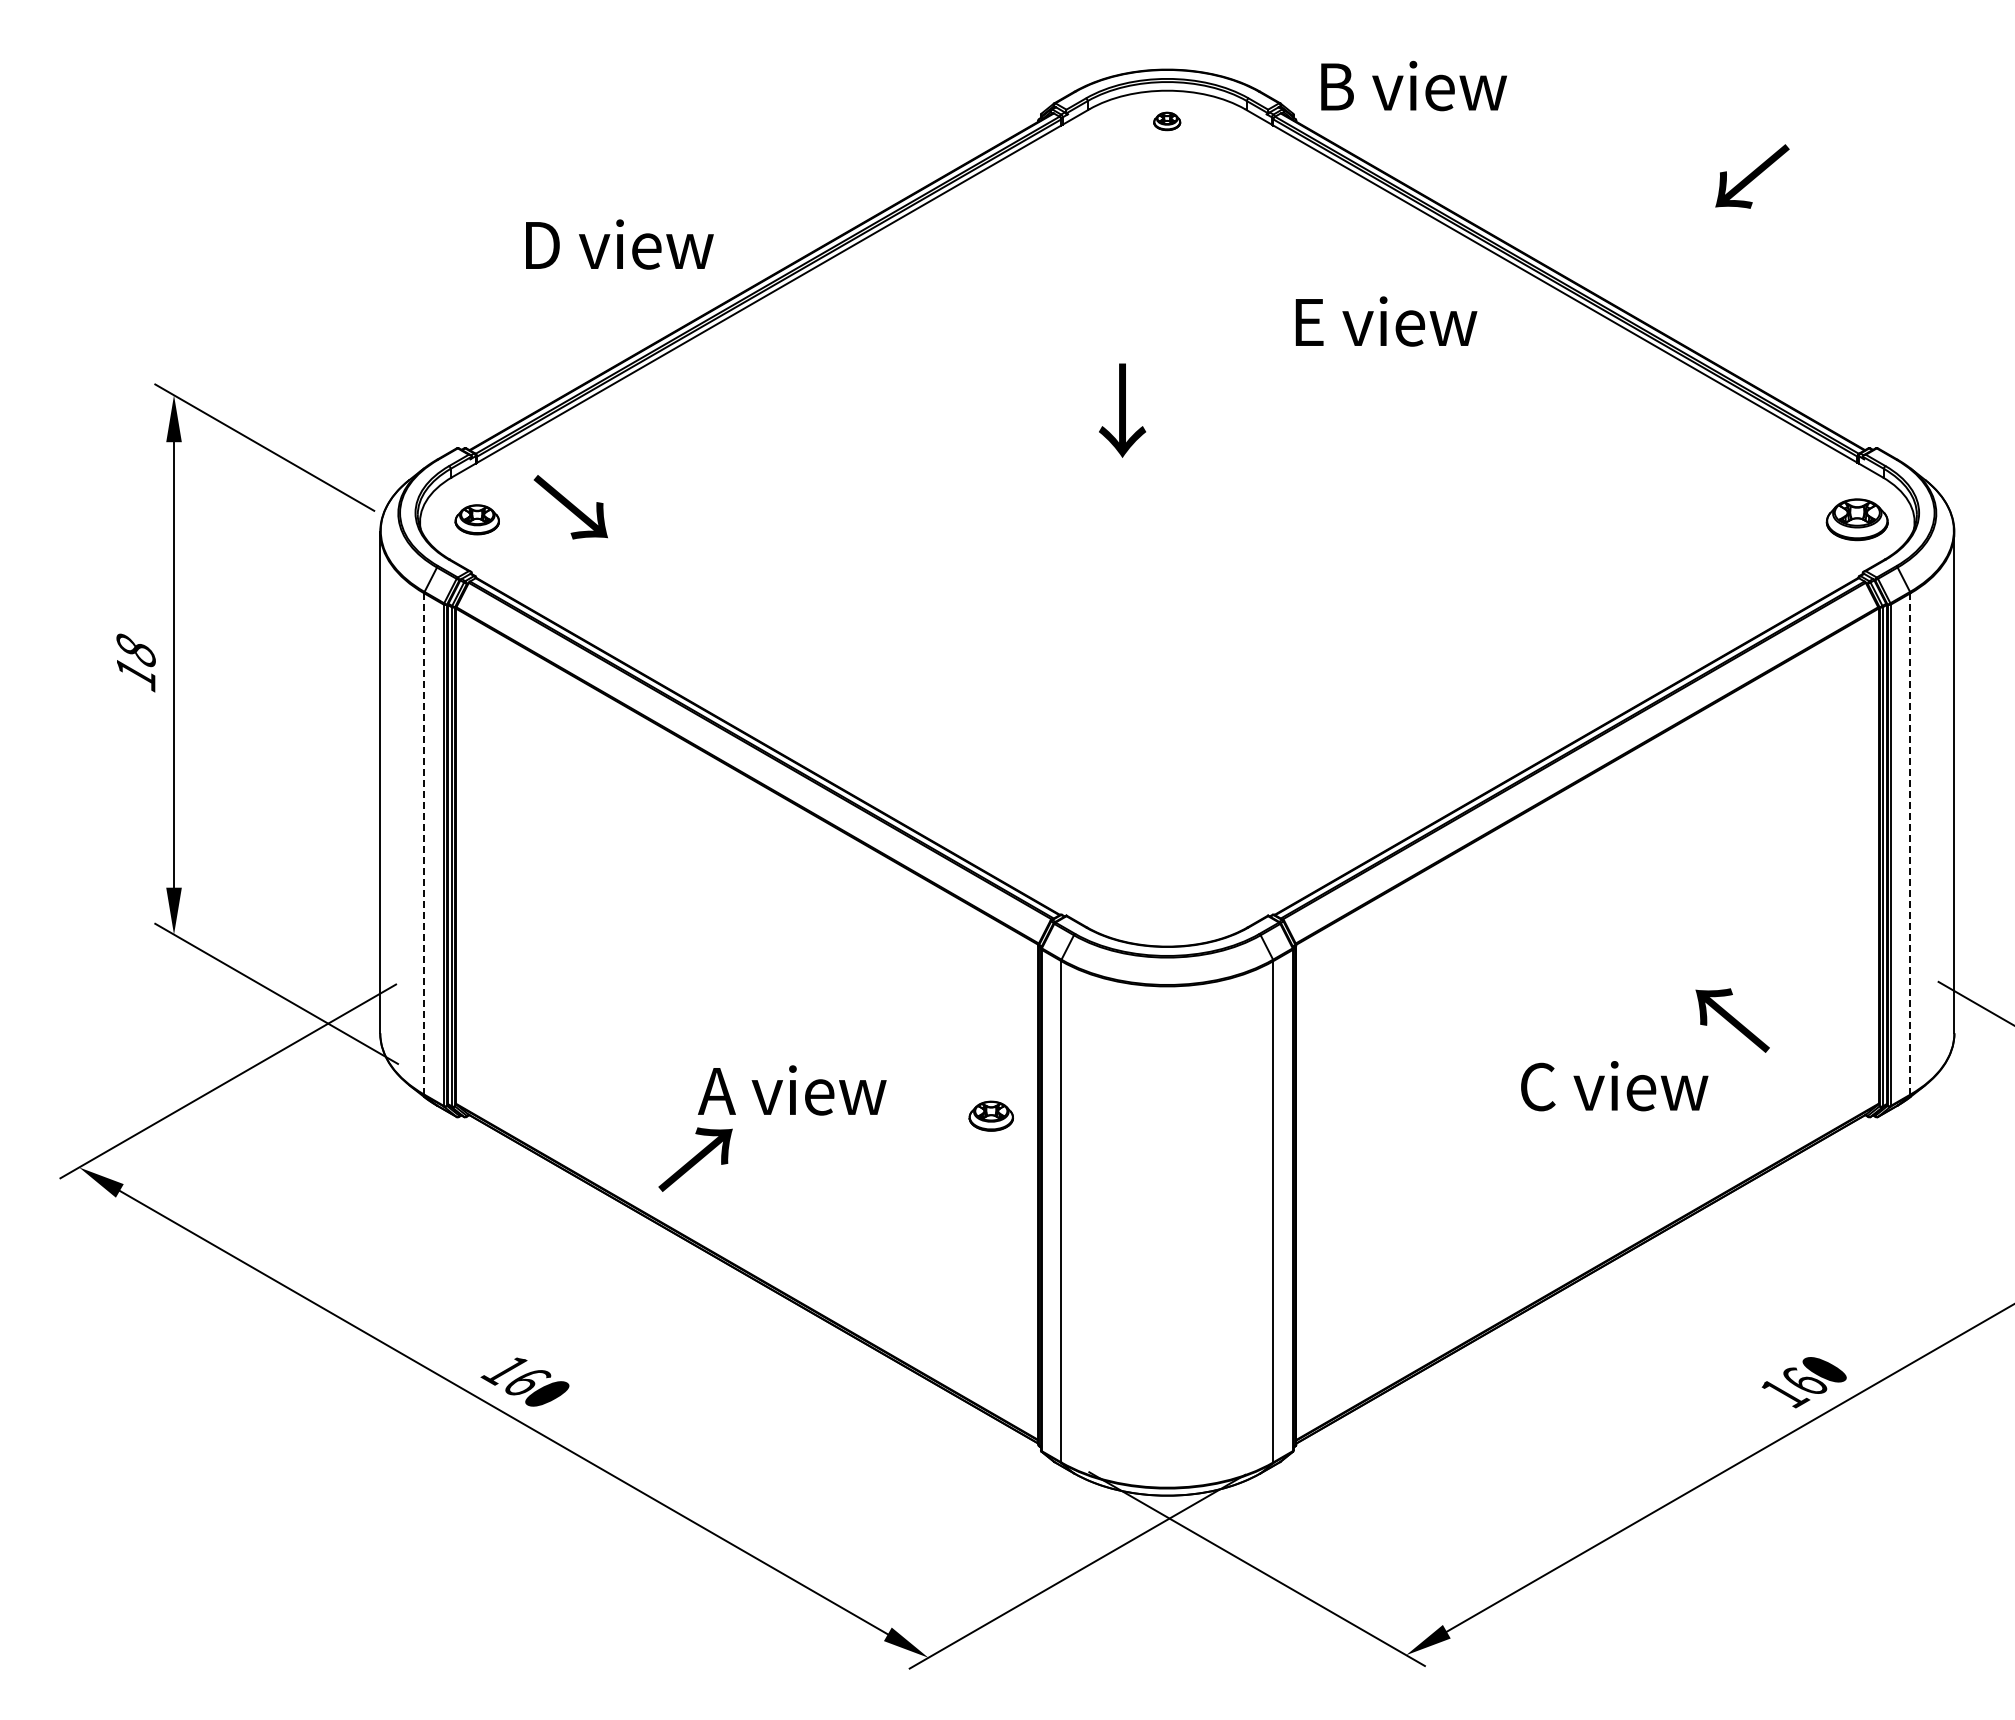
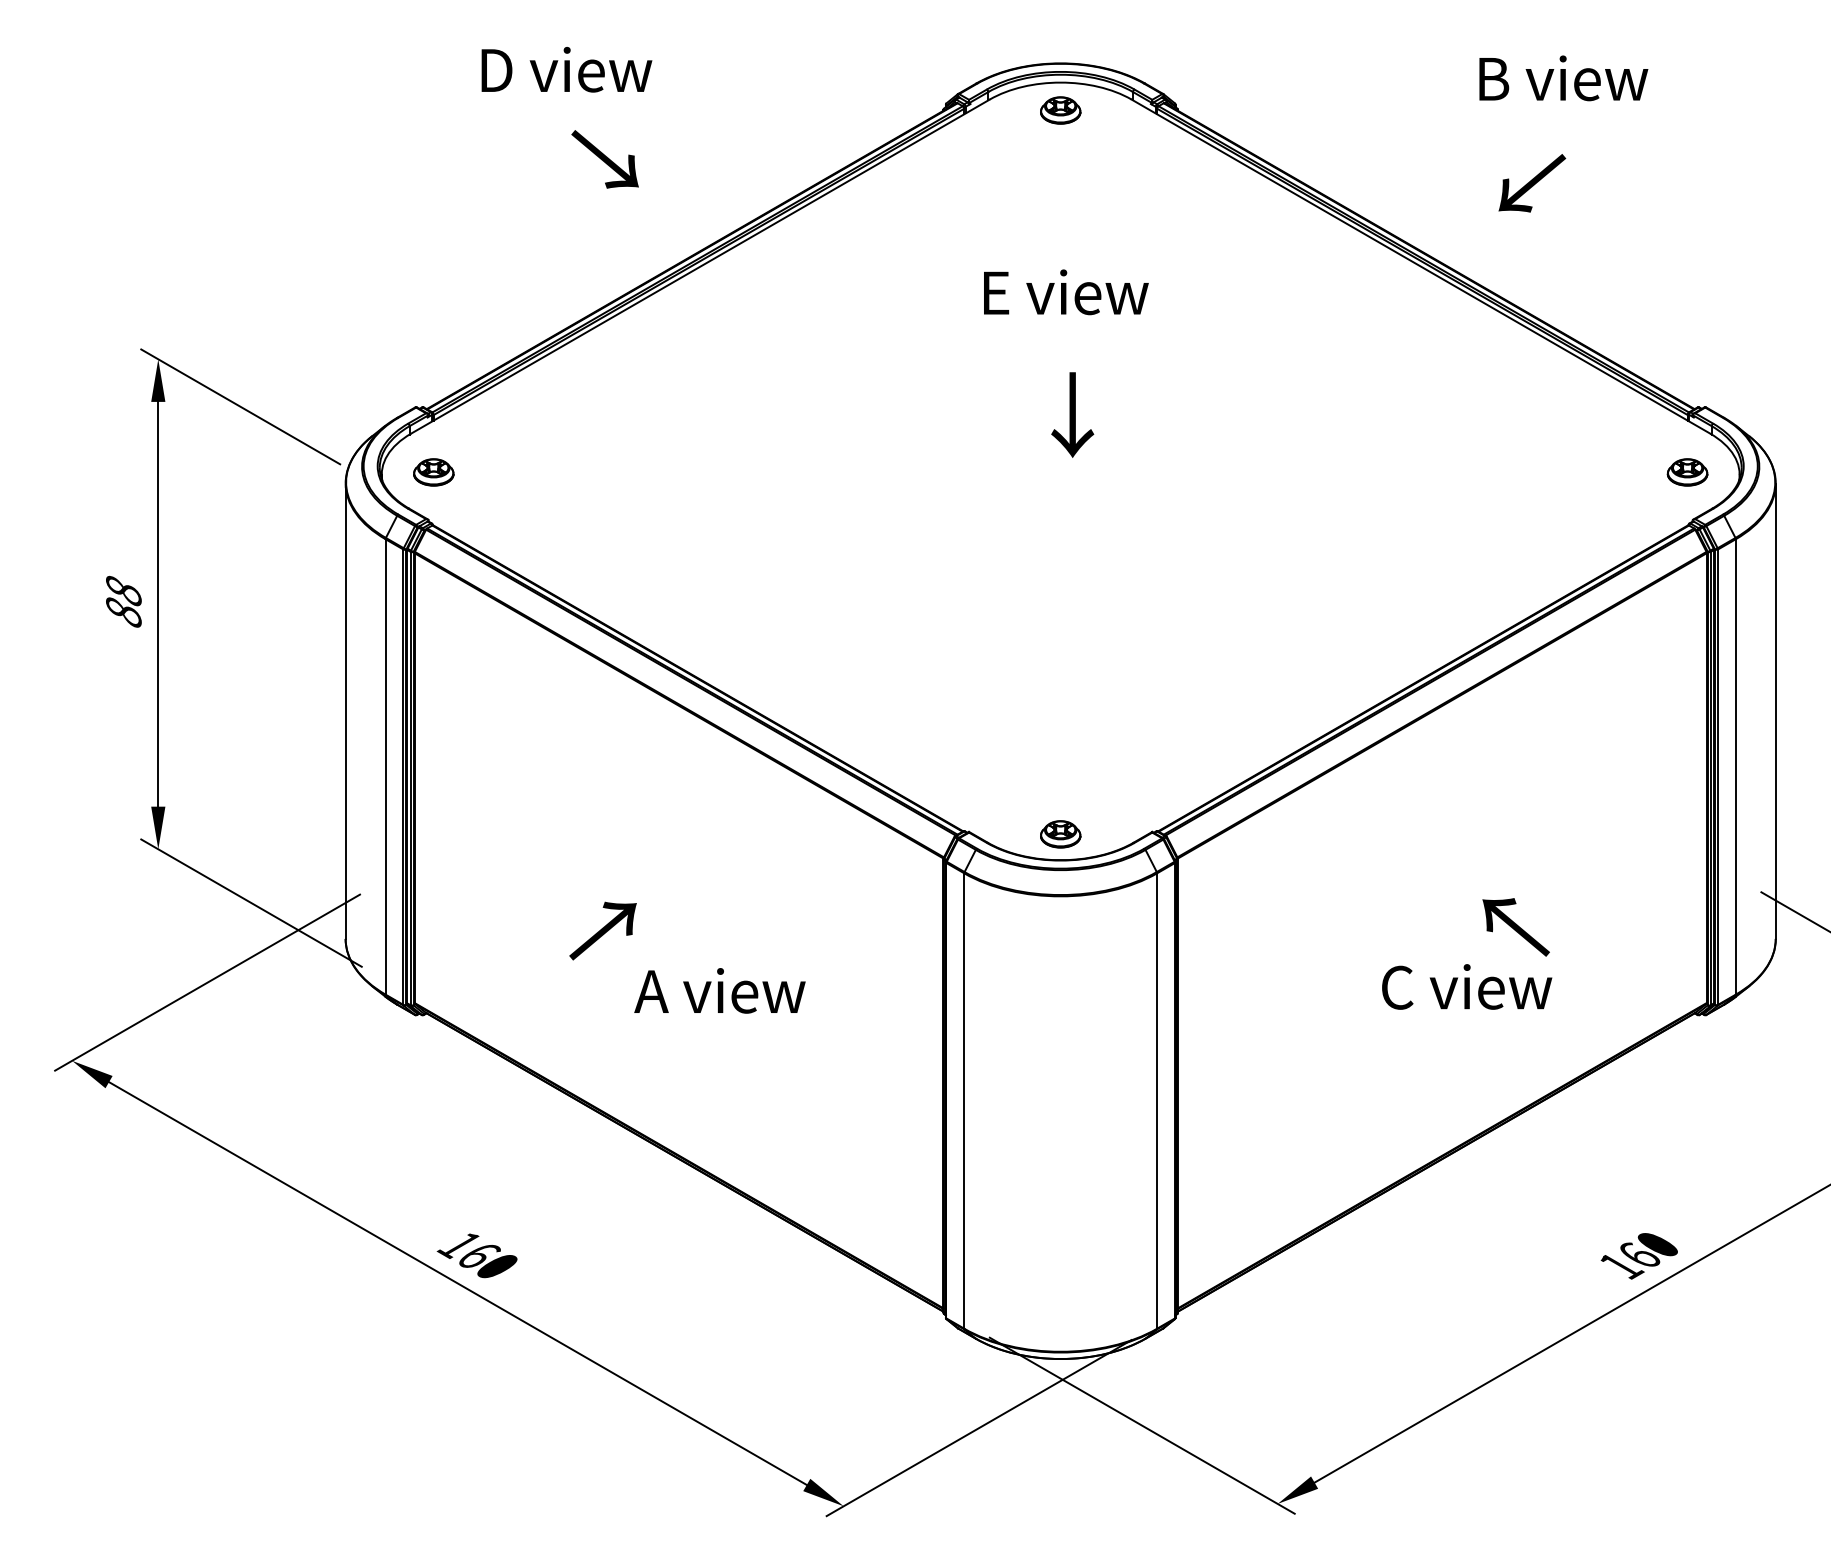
text: (1413, 85) -> (1563, 77), moved
part: (1166, 121) -> (1059, 110), size x1.67
text: (1752, 176) -> (1532, 183), moved
text: (619, 244) -> (566, 69), moved
text: (1386, 321) -> (1066, 292), moved
text: (1122, 410) -> (1072, 414), moved
text: (570, 507) -> (604, 159), moved
part: (1857, 519) -> (1687, 472), size x0.71
text: (135, 674) -> (123, 612), 18 -> 88
line: (424, 843) -> (385, 766), dashed -> solid
line: (1910, 843) -> (1735, 766), dashed -> solid
text: (1732, 1020) -> (1516, 927), moved
part: (990, 1115) -> (1059, 833), moved
text: (695, 1159) -> (602, 930), moved

